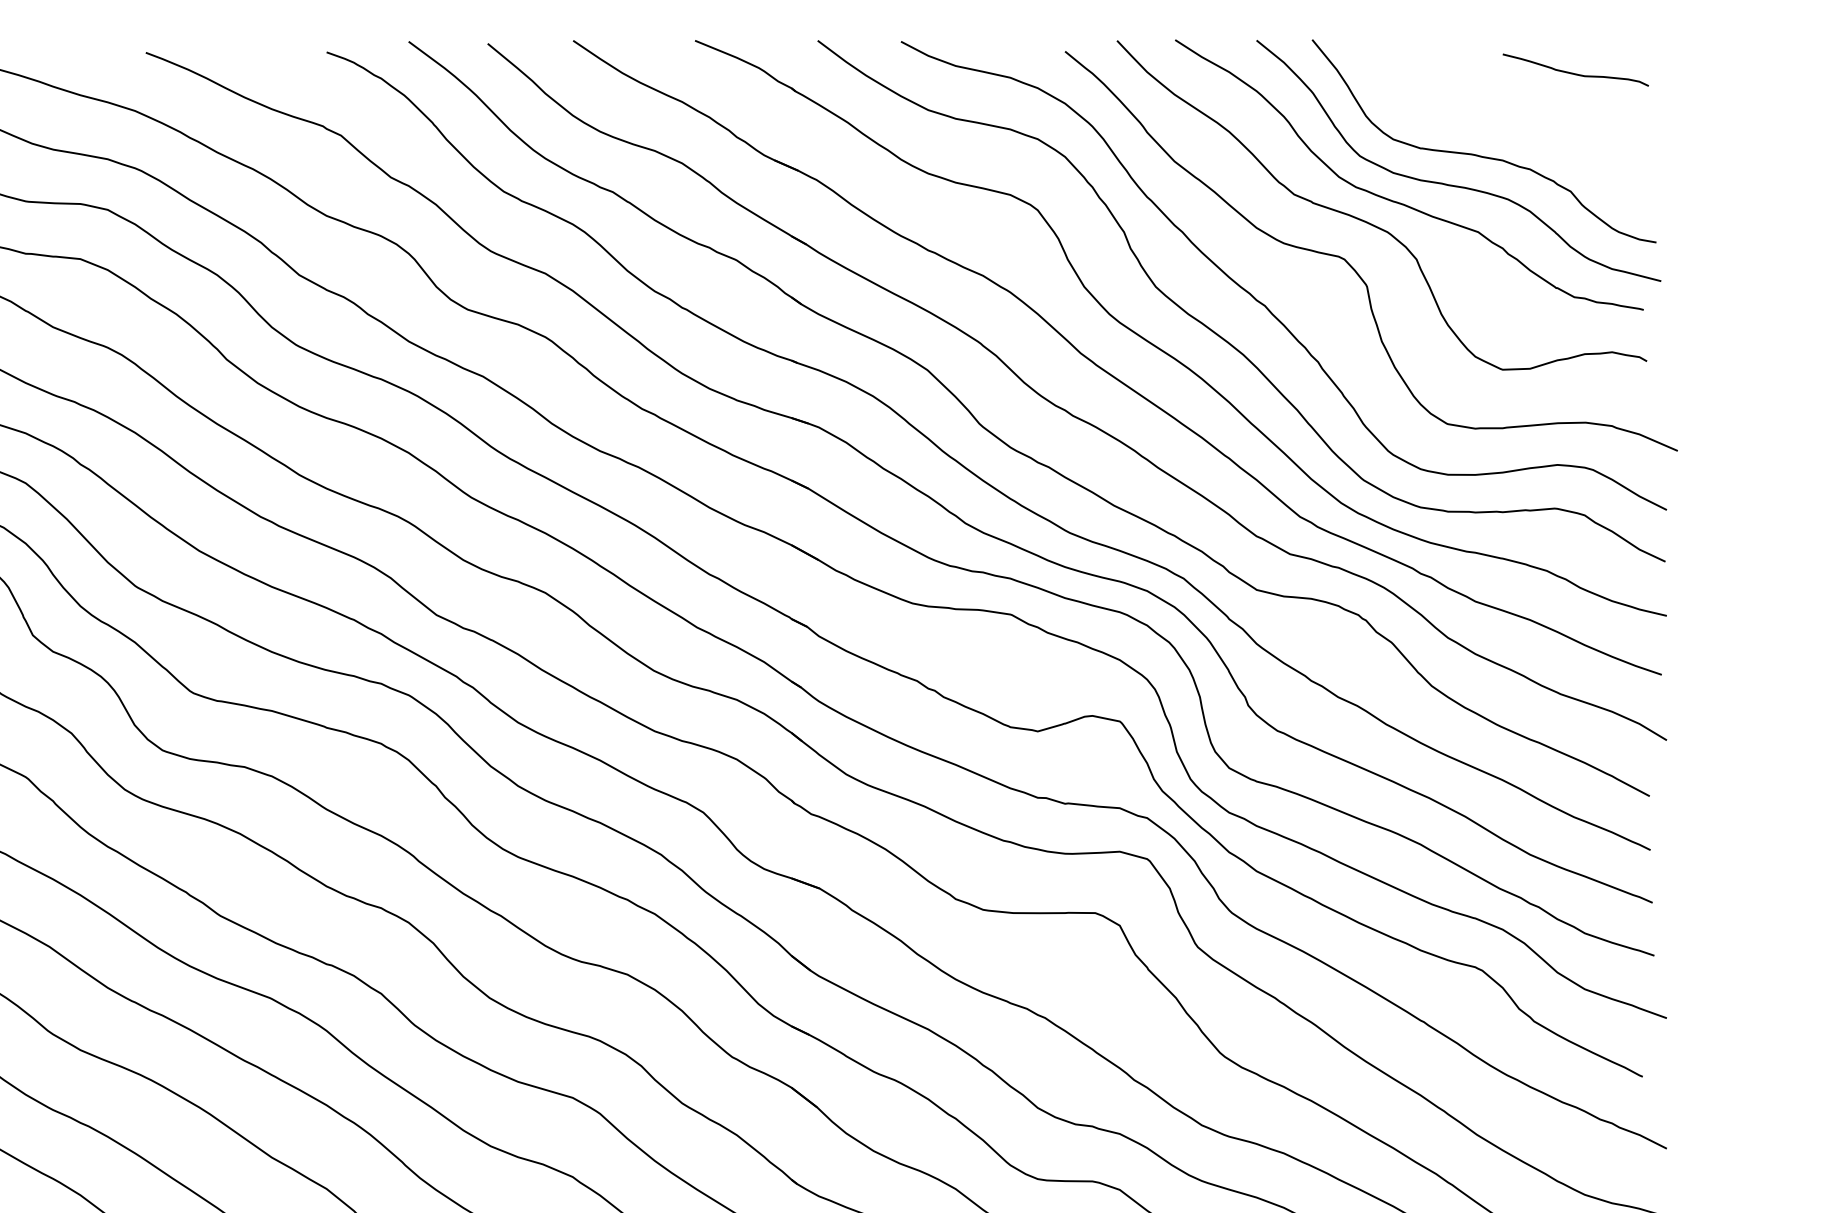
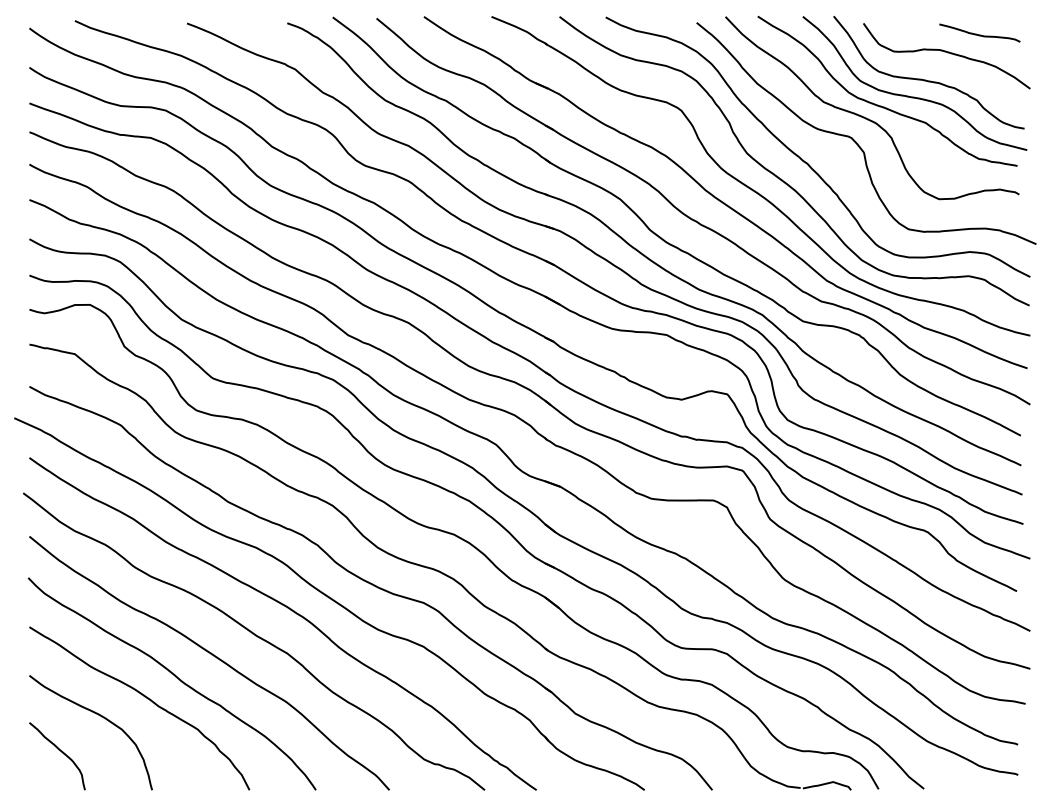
curve: (1517, 106) -> (947, 53), added

